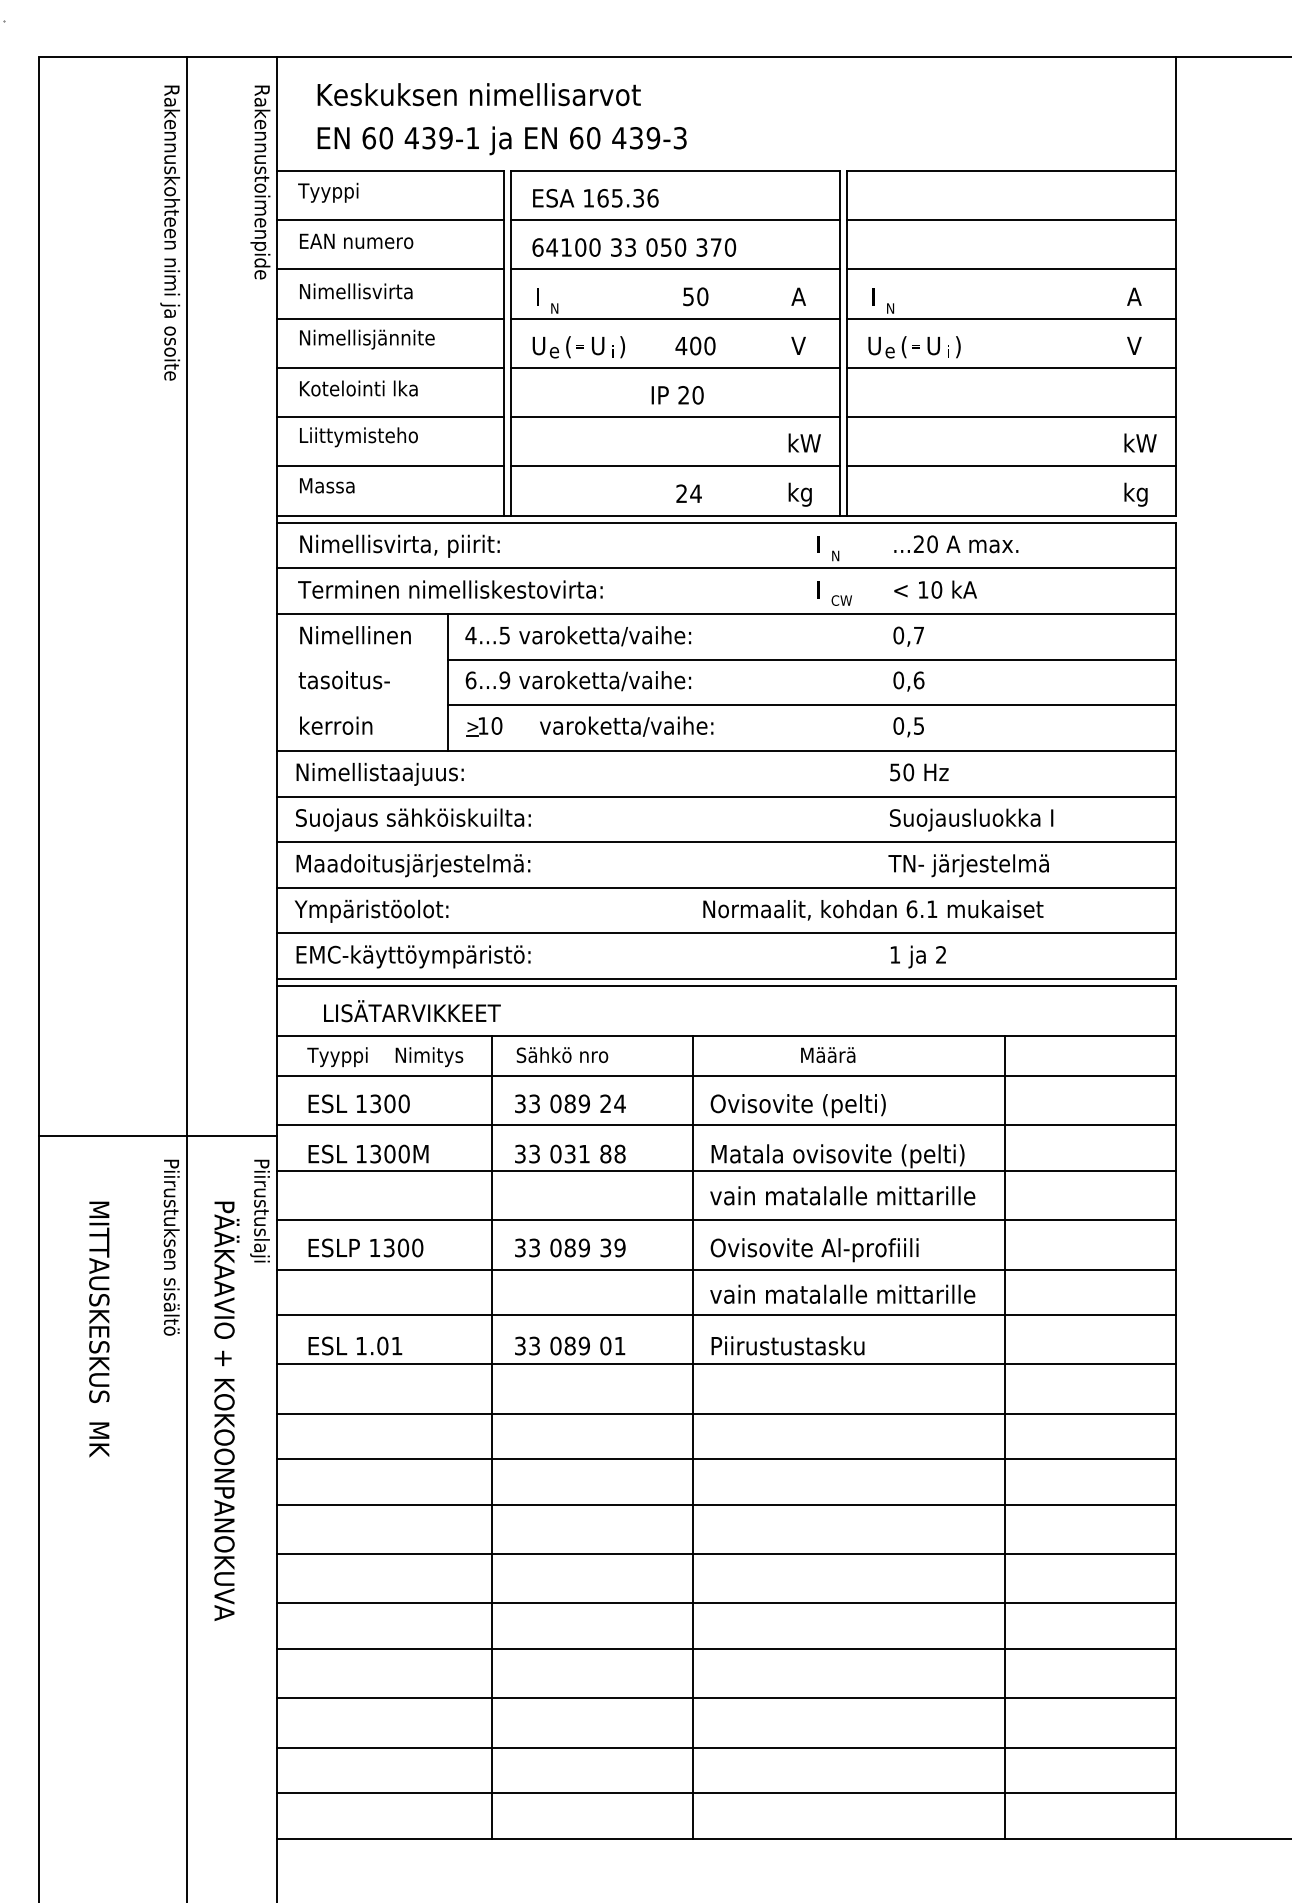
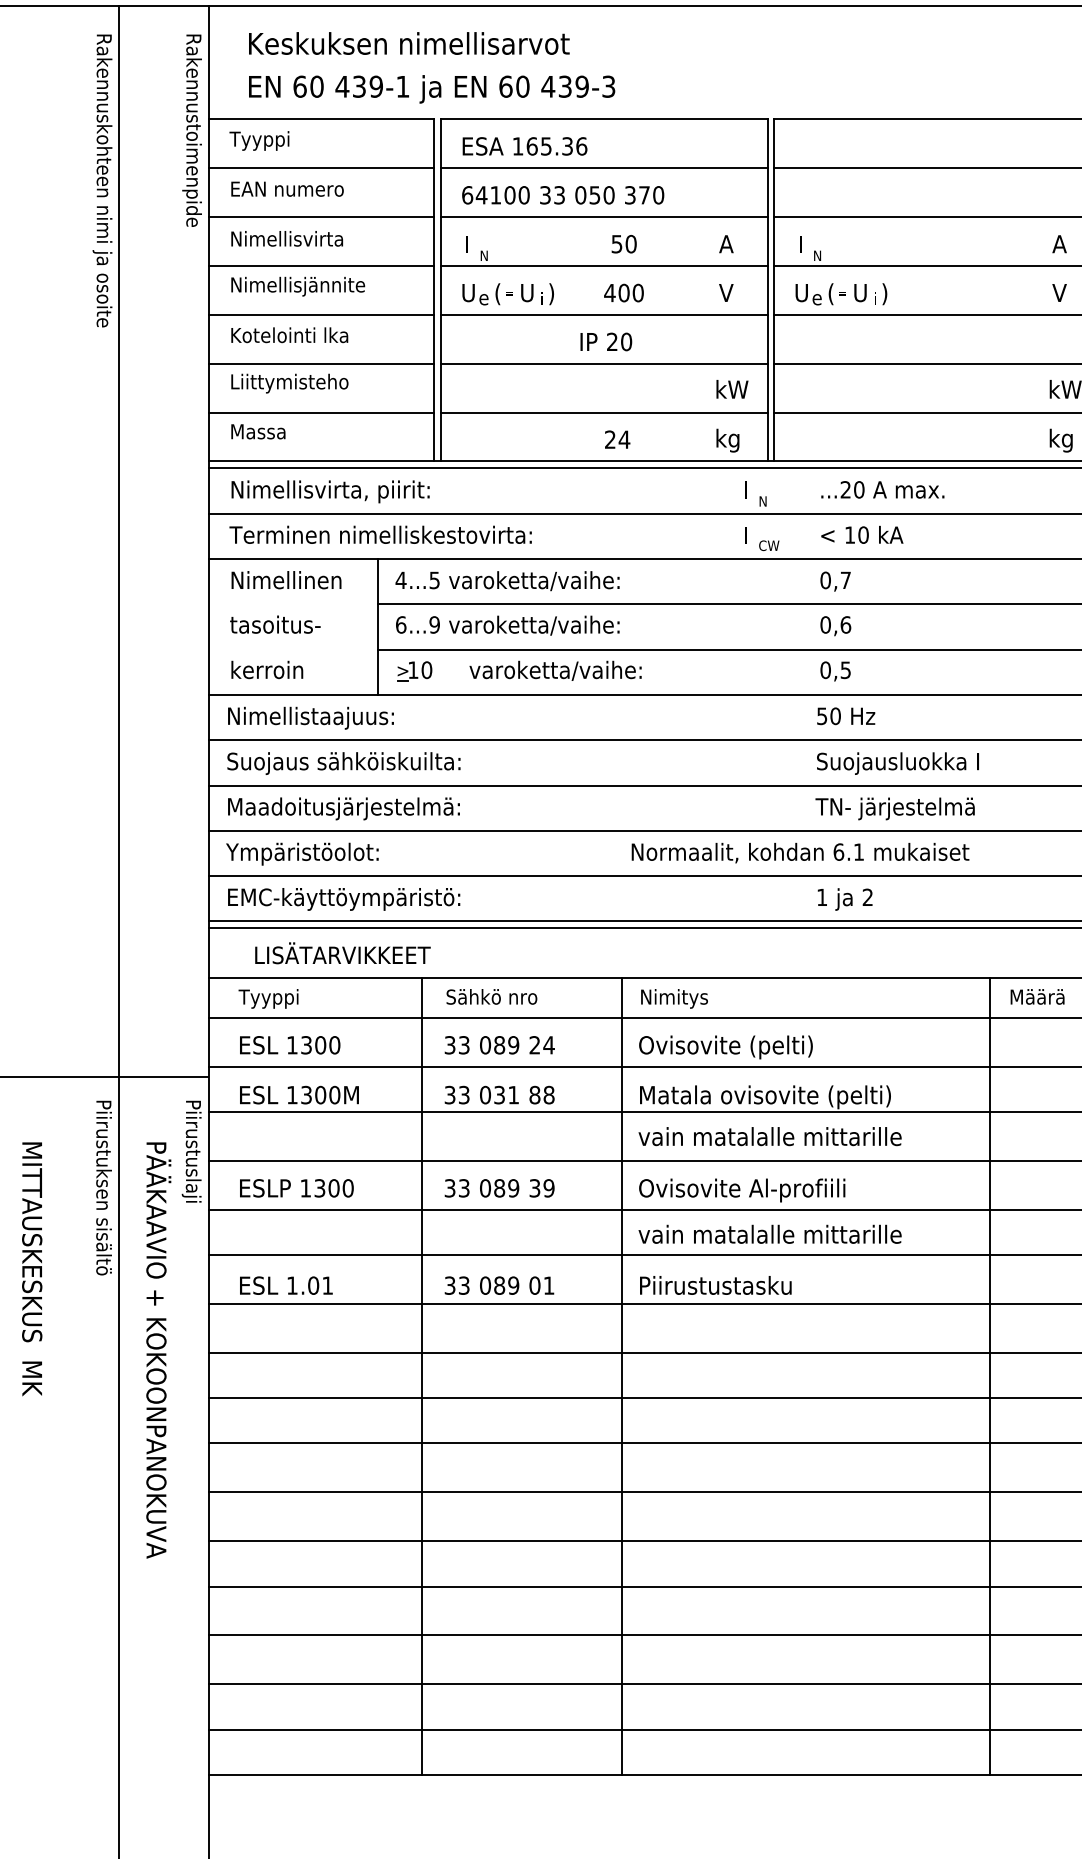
text: (828, 1054) -> (1037, 996), moved
text: (429, 1057) -> (674, 999), moved
line: (1004, 1437) -> (990, 1376), moved

